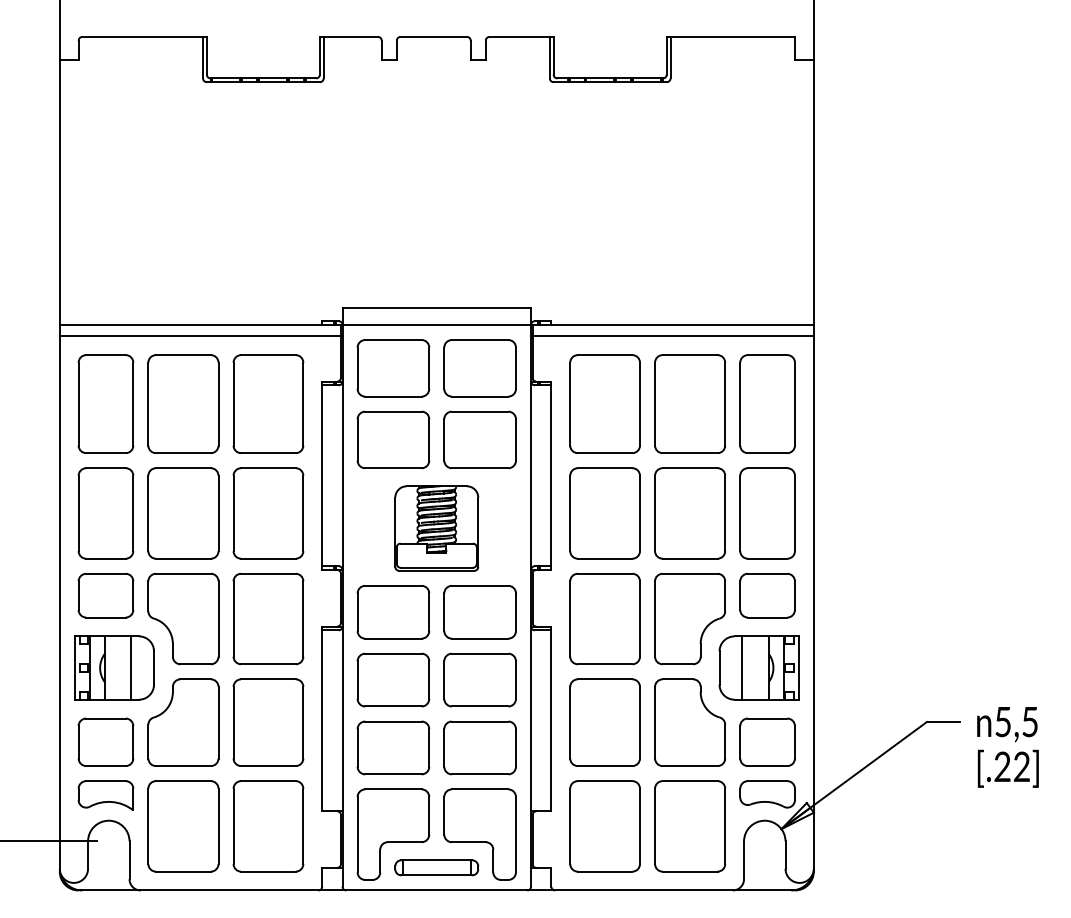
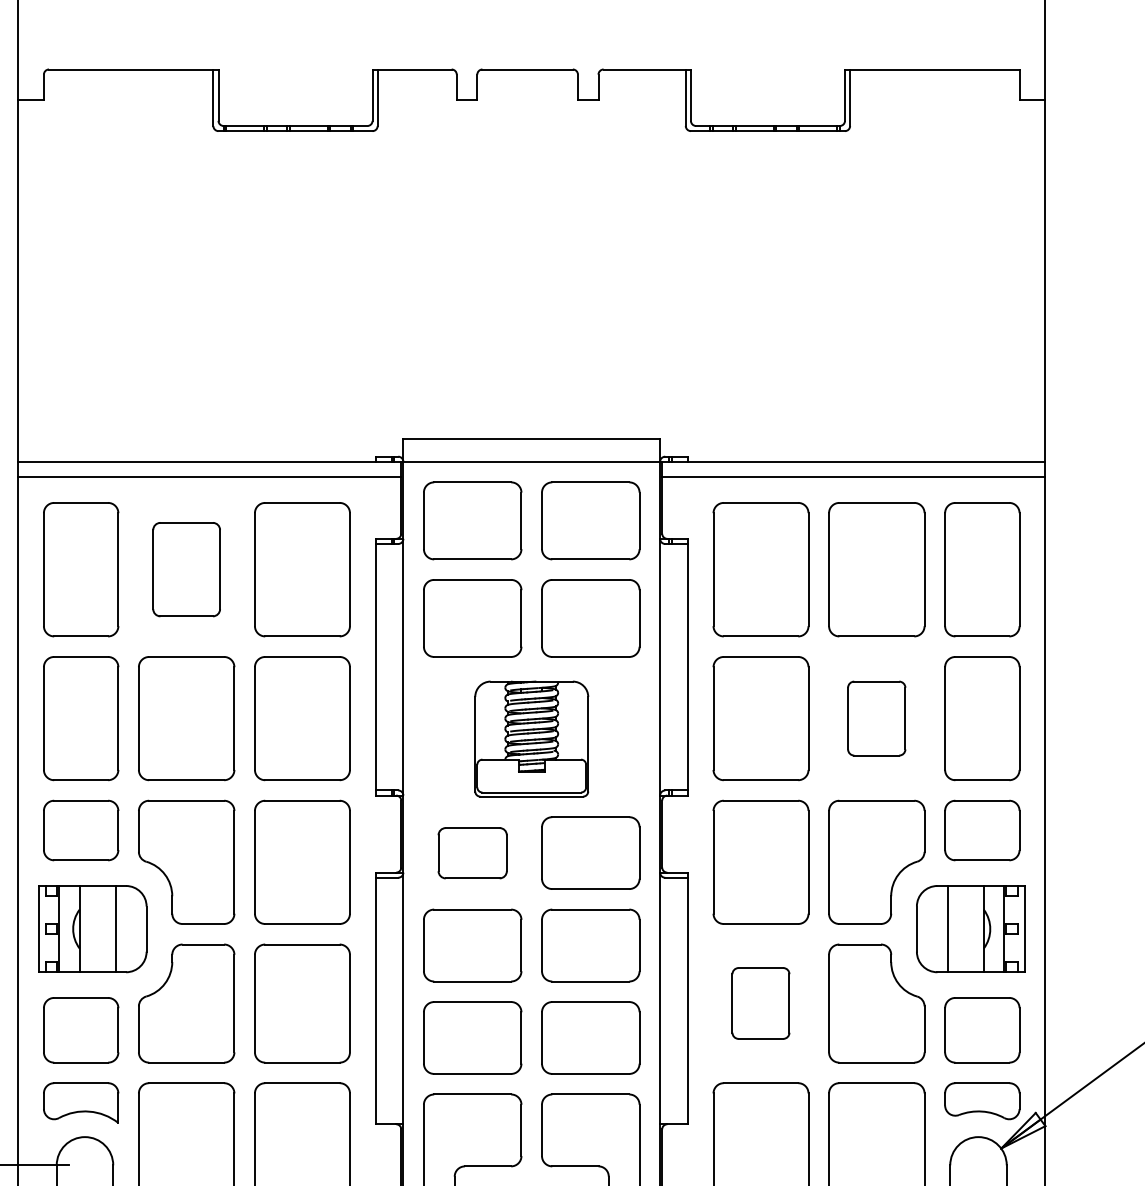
part: (183, 403) -> (186, 568), size x0.7
part: (689, 513) -> (875, 718), size x0.6
part: (393, 612) -> (472, 853), size x0.7
part: (604, 722) -> (760, 1003), size x0.6

